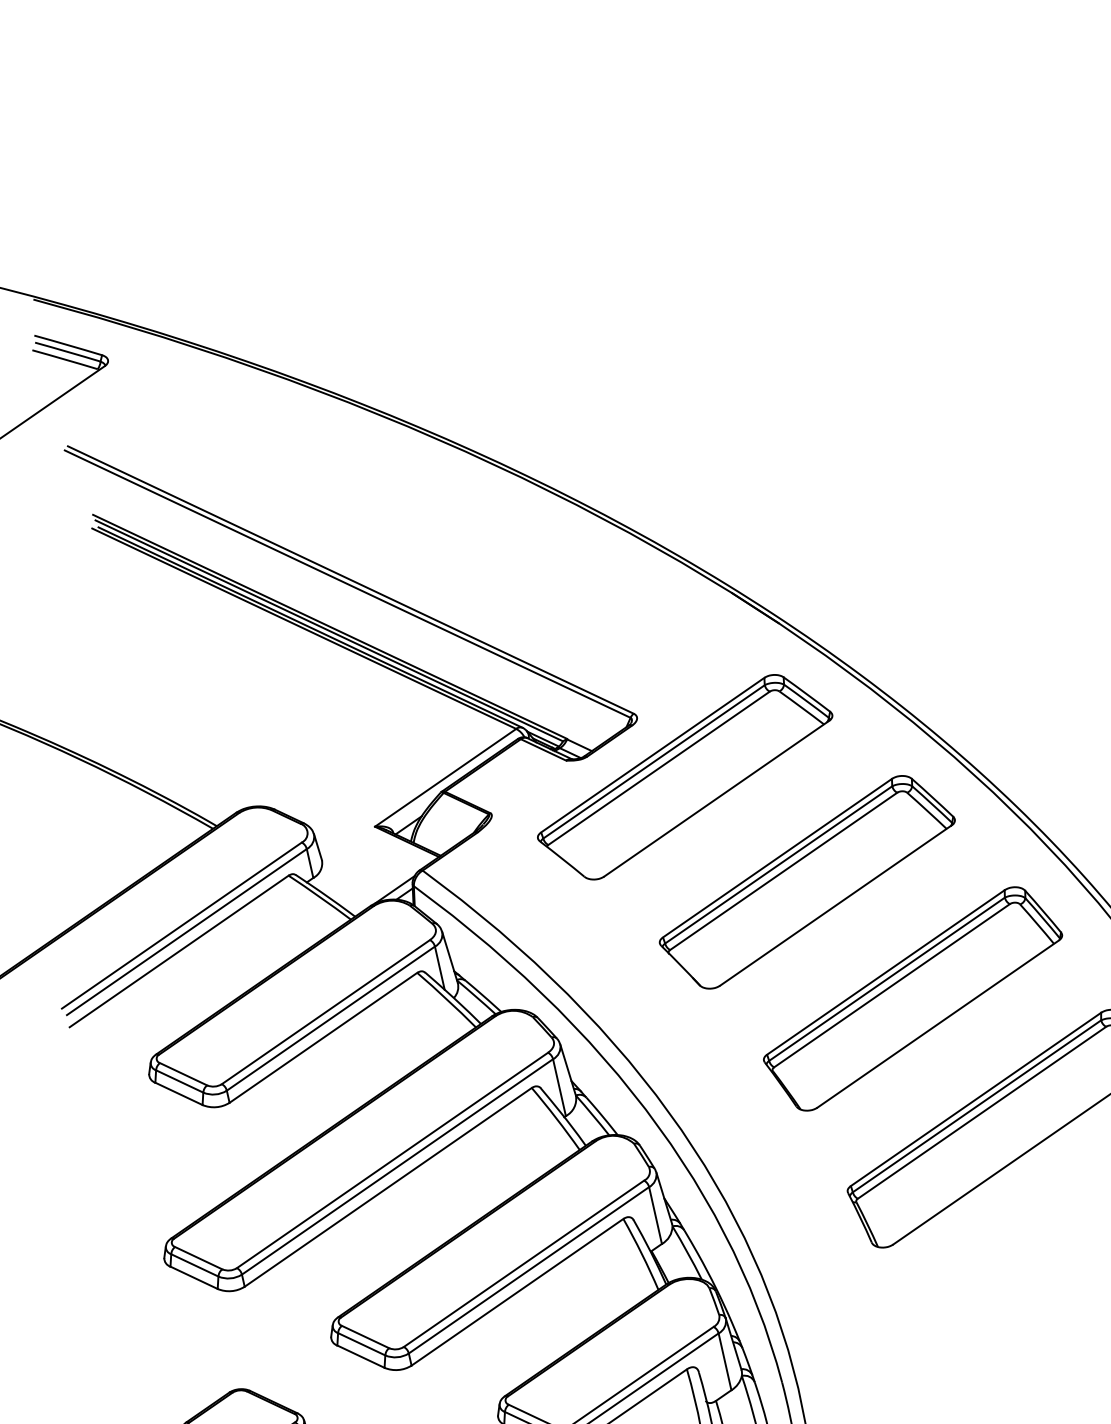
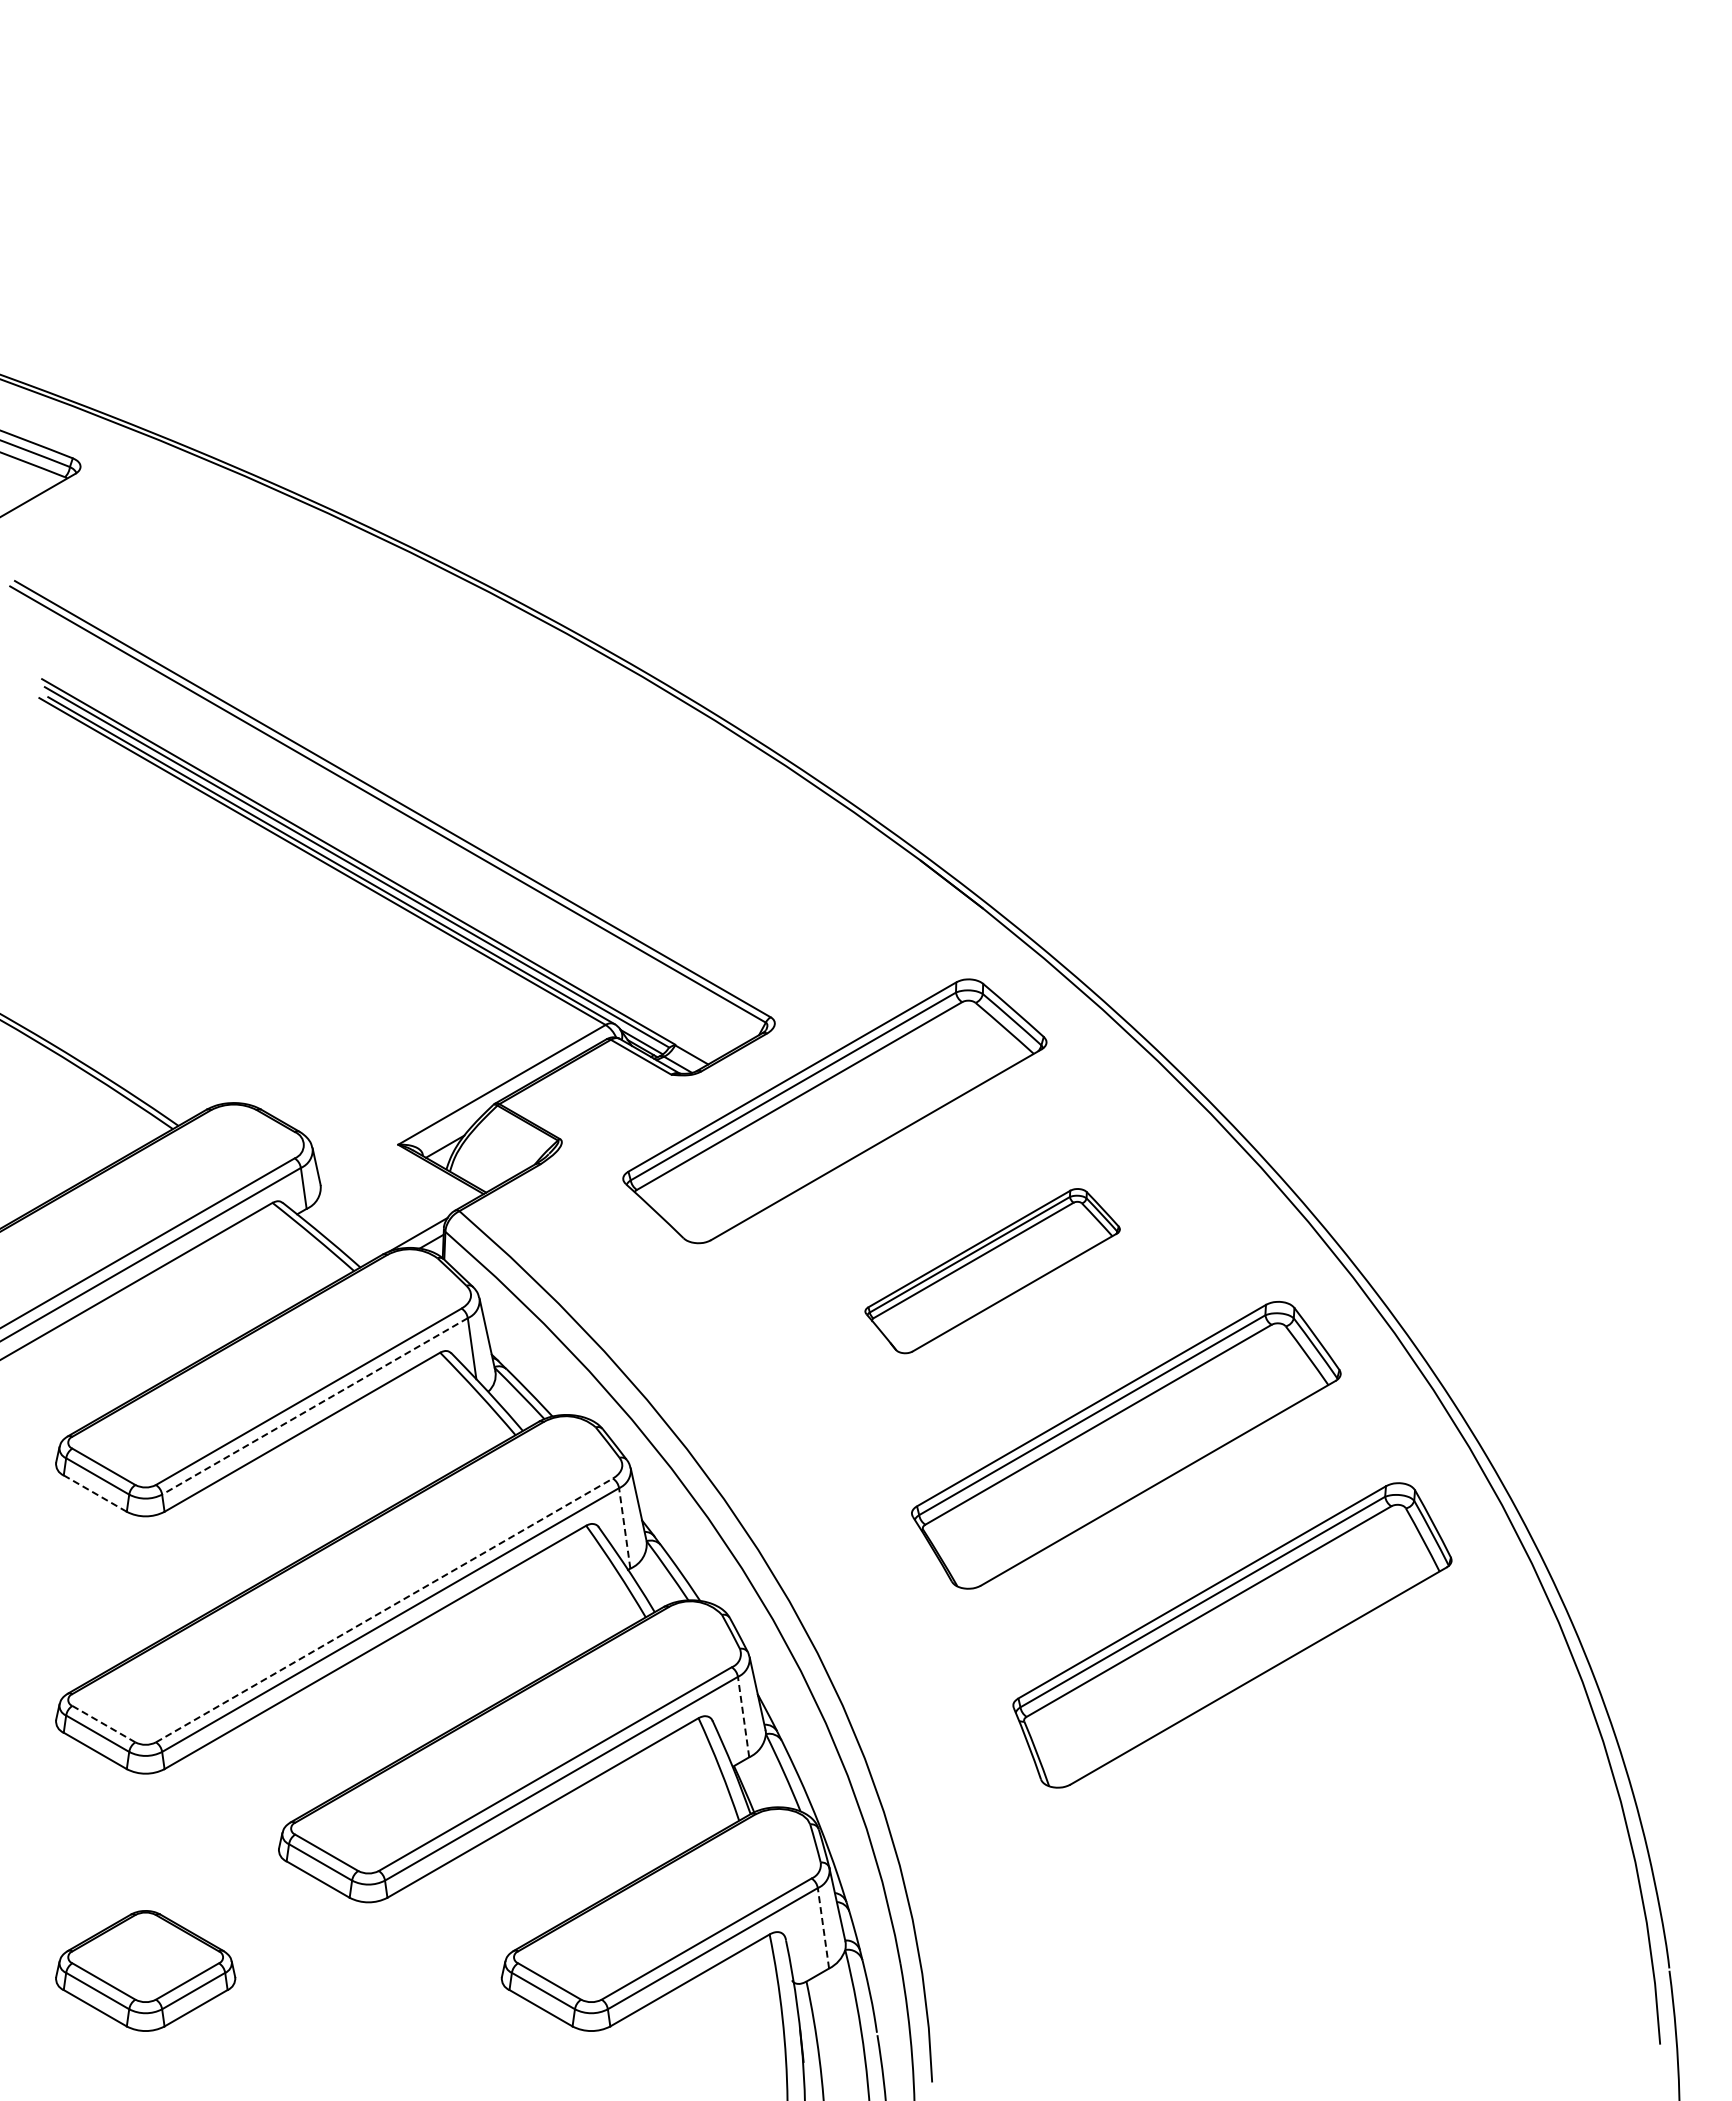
part: (807, 881) -> (992, 1270), size x0.6
line: (330, 1018) -> (314, 1406), solid -> dashed
line: (559, 1087) -> (624, 1528), solid -> dashed
line: (178, 1093) -> (94, 1493), solid -> dashed
line: (392, 1160) -> (384, 1610), solid -> dashed
line: (655, 1215) -> (743, 1717), solid -> dashed
line: (199, 1258) -> (104, 1724), solid -> dashed
line: (725, 1361) -> (823, 1928), solid -> dashed

